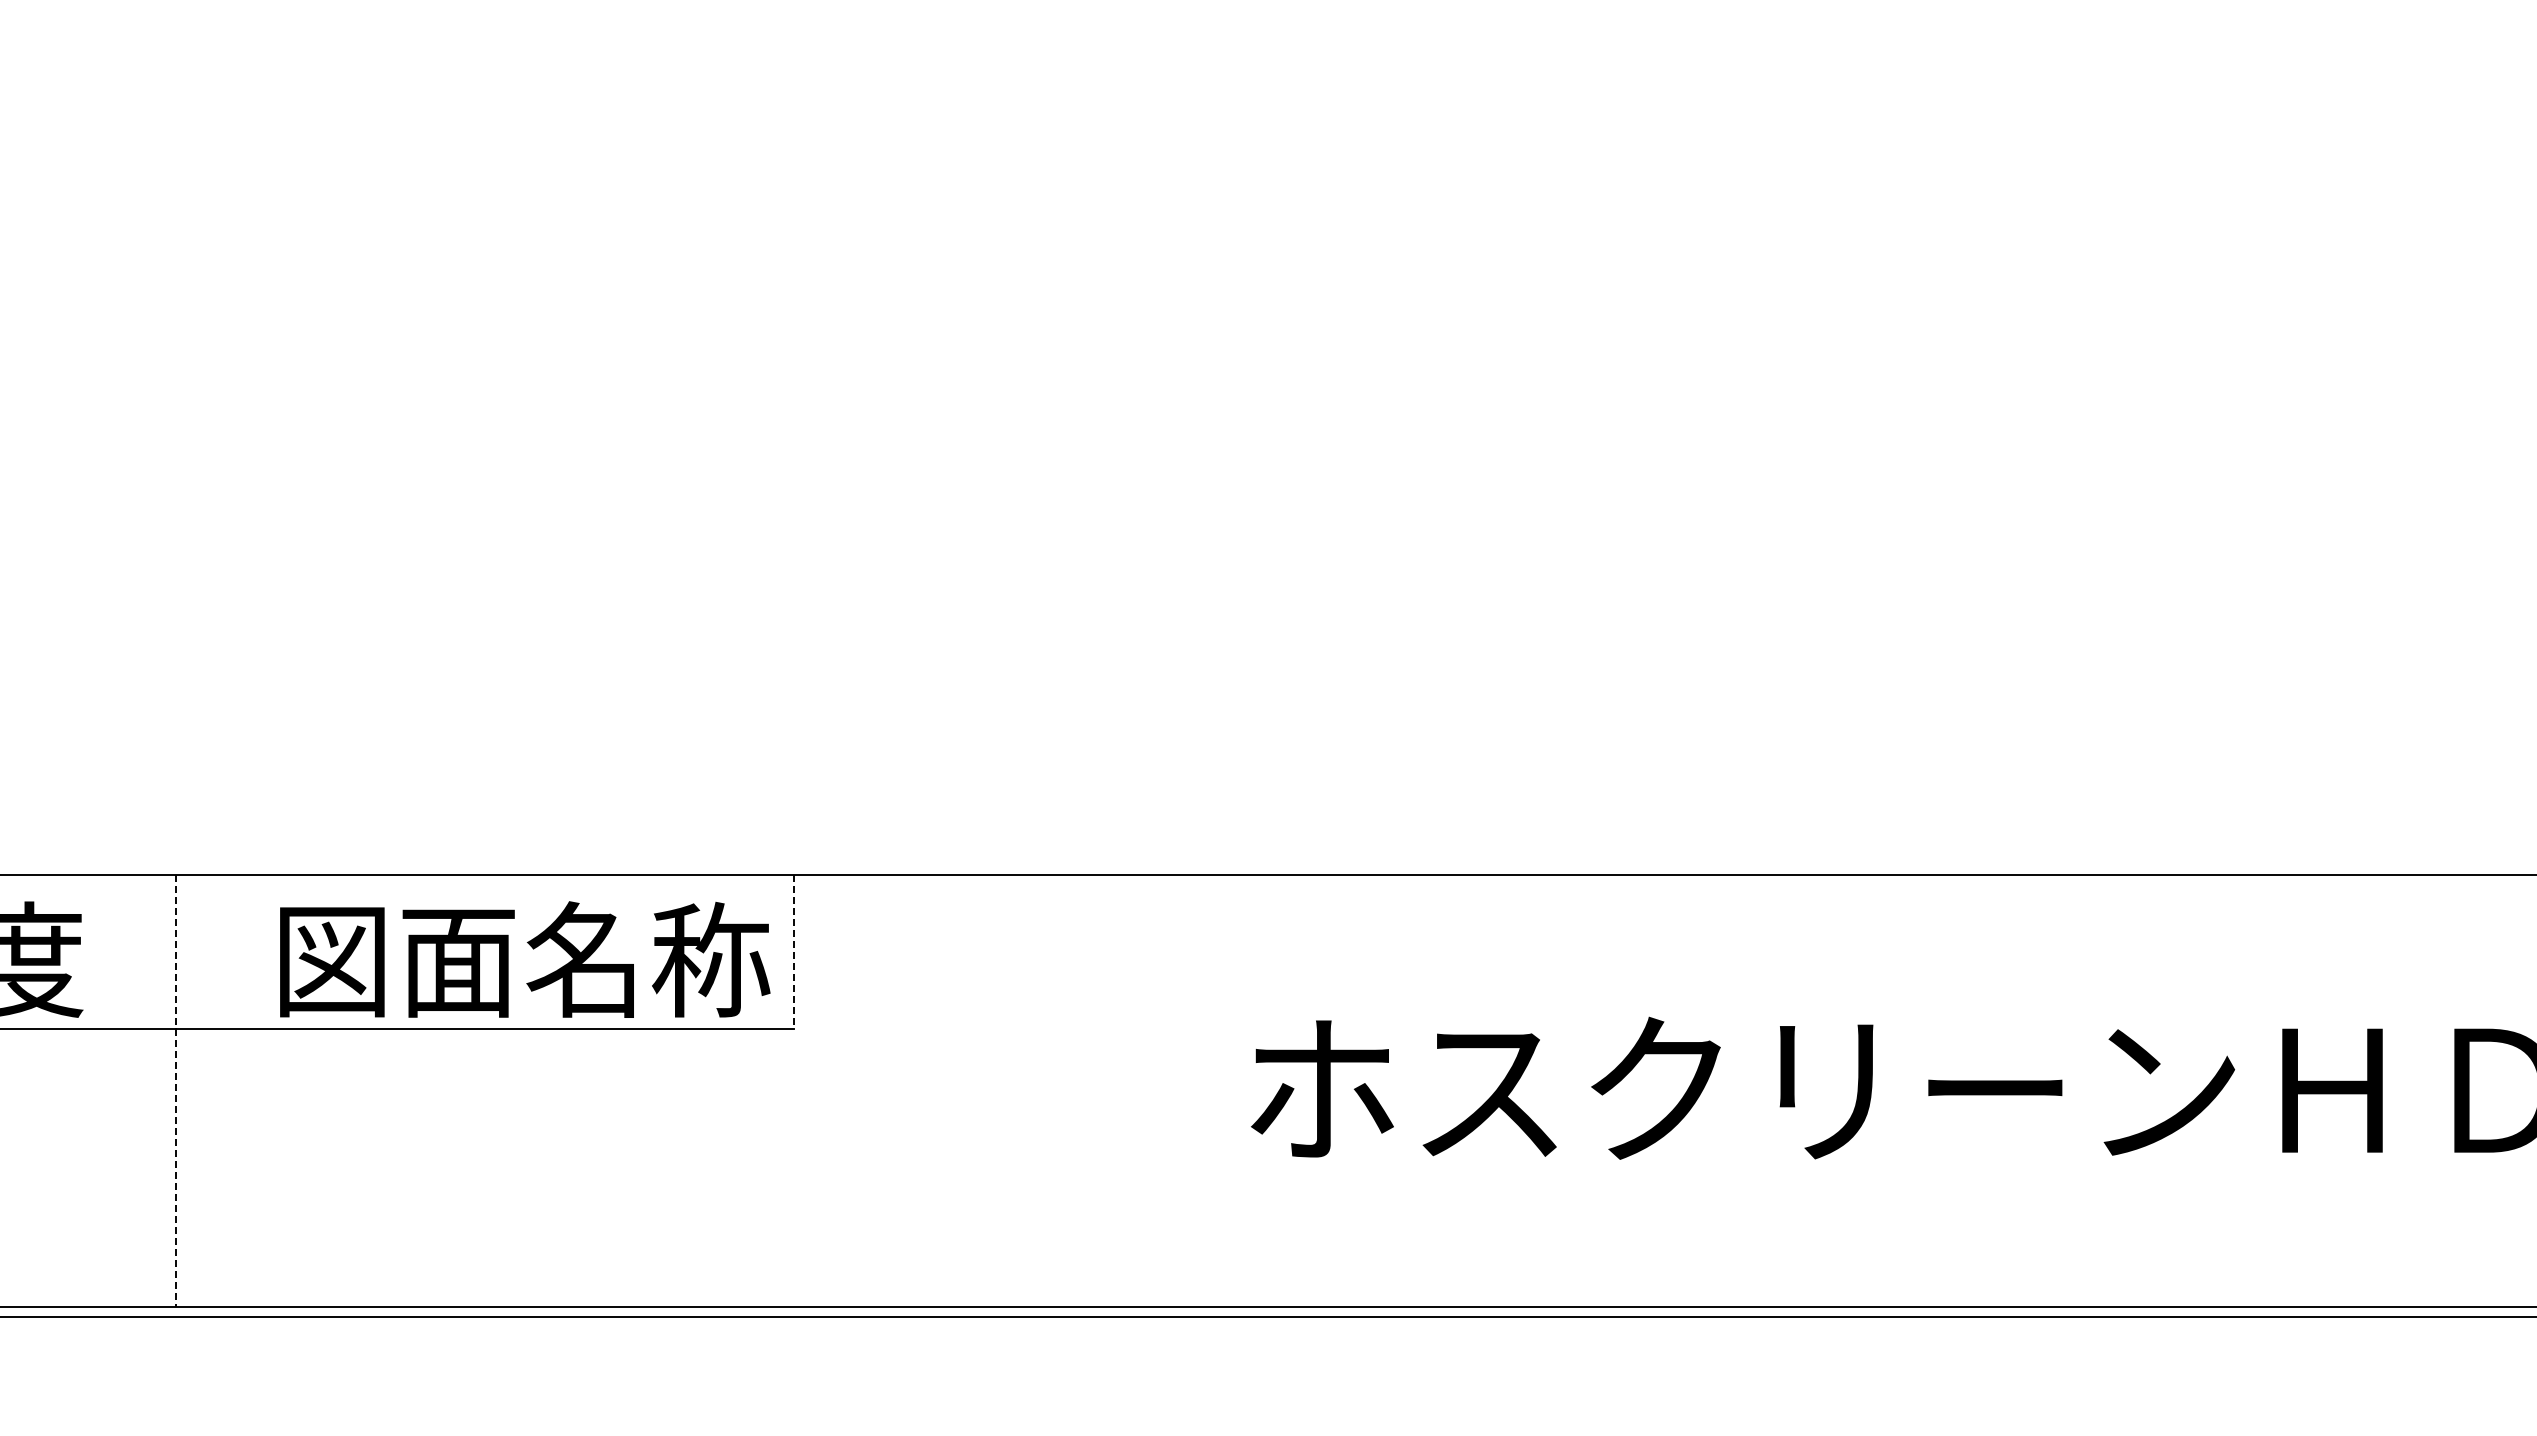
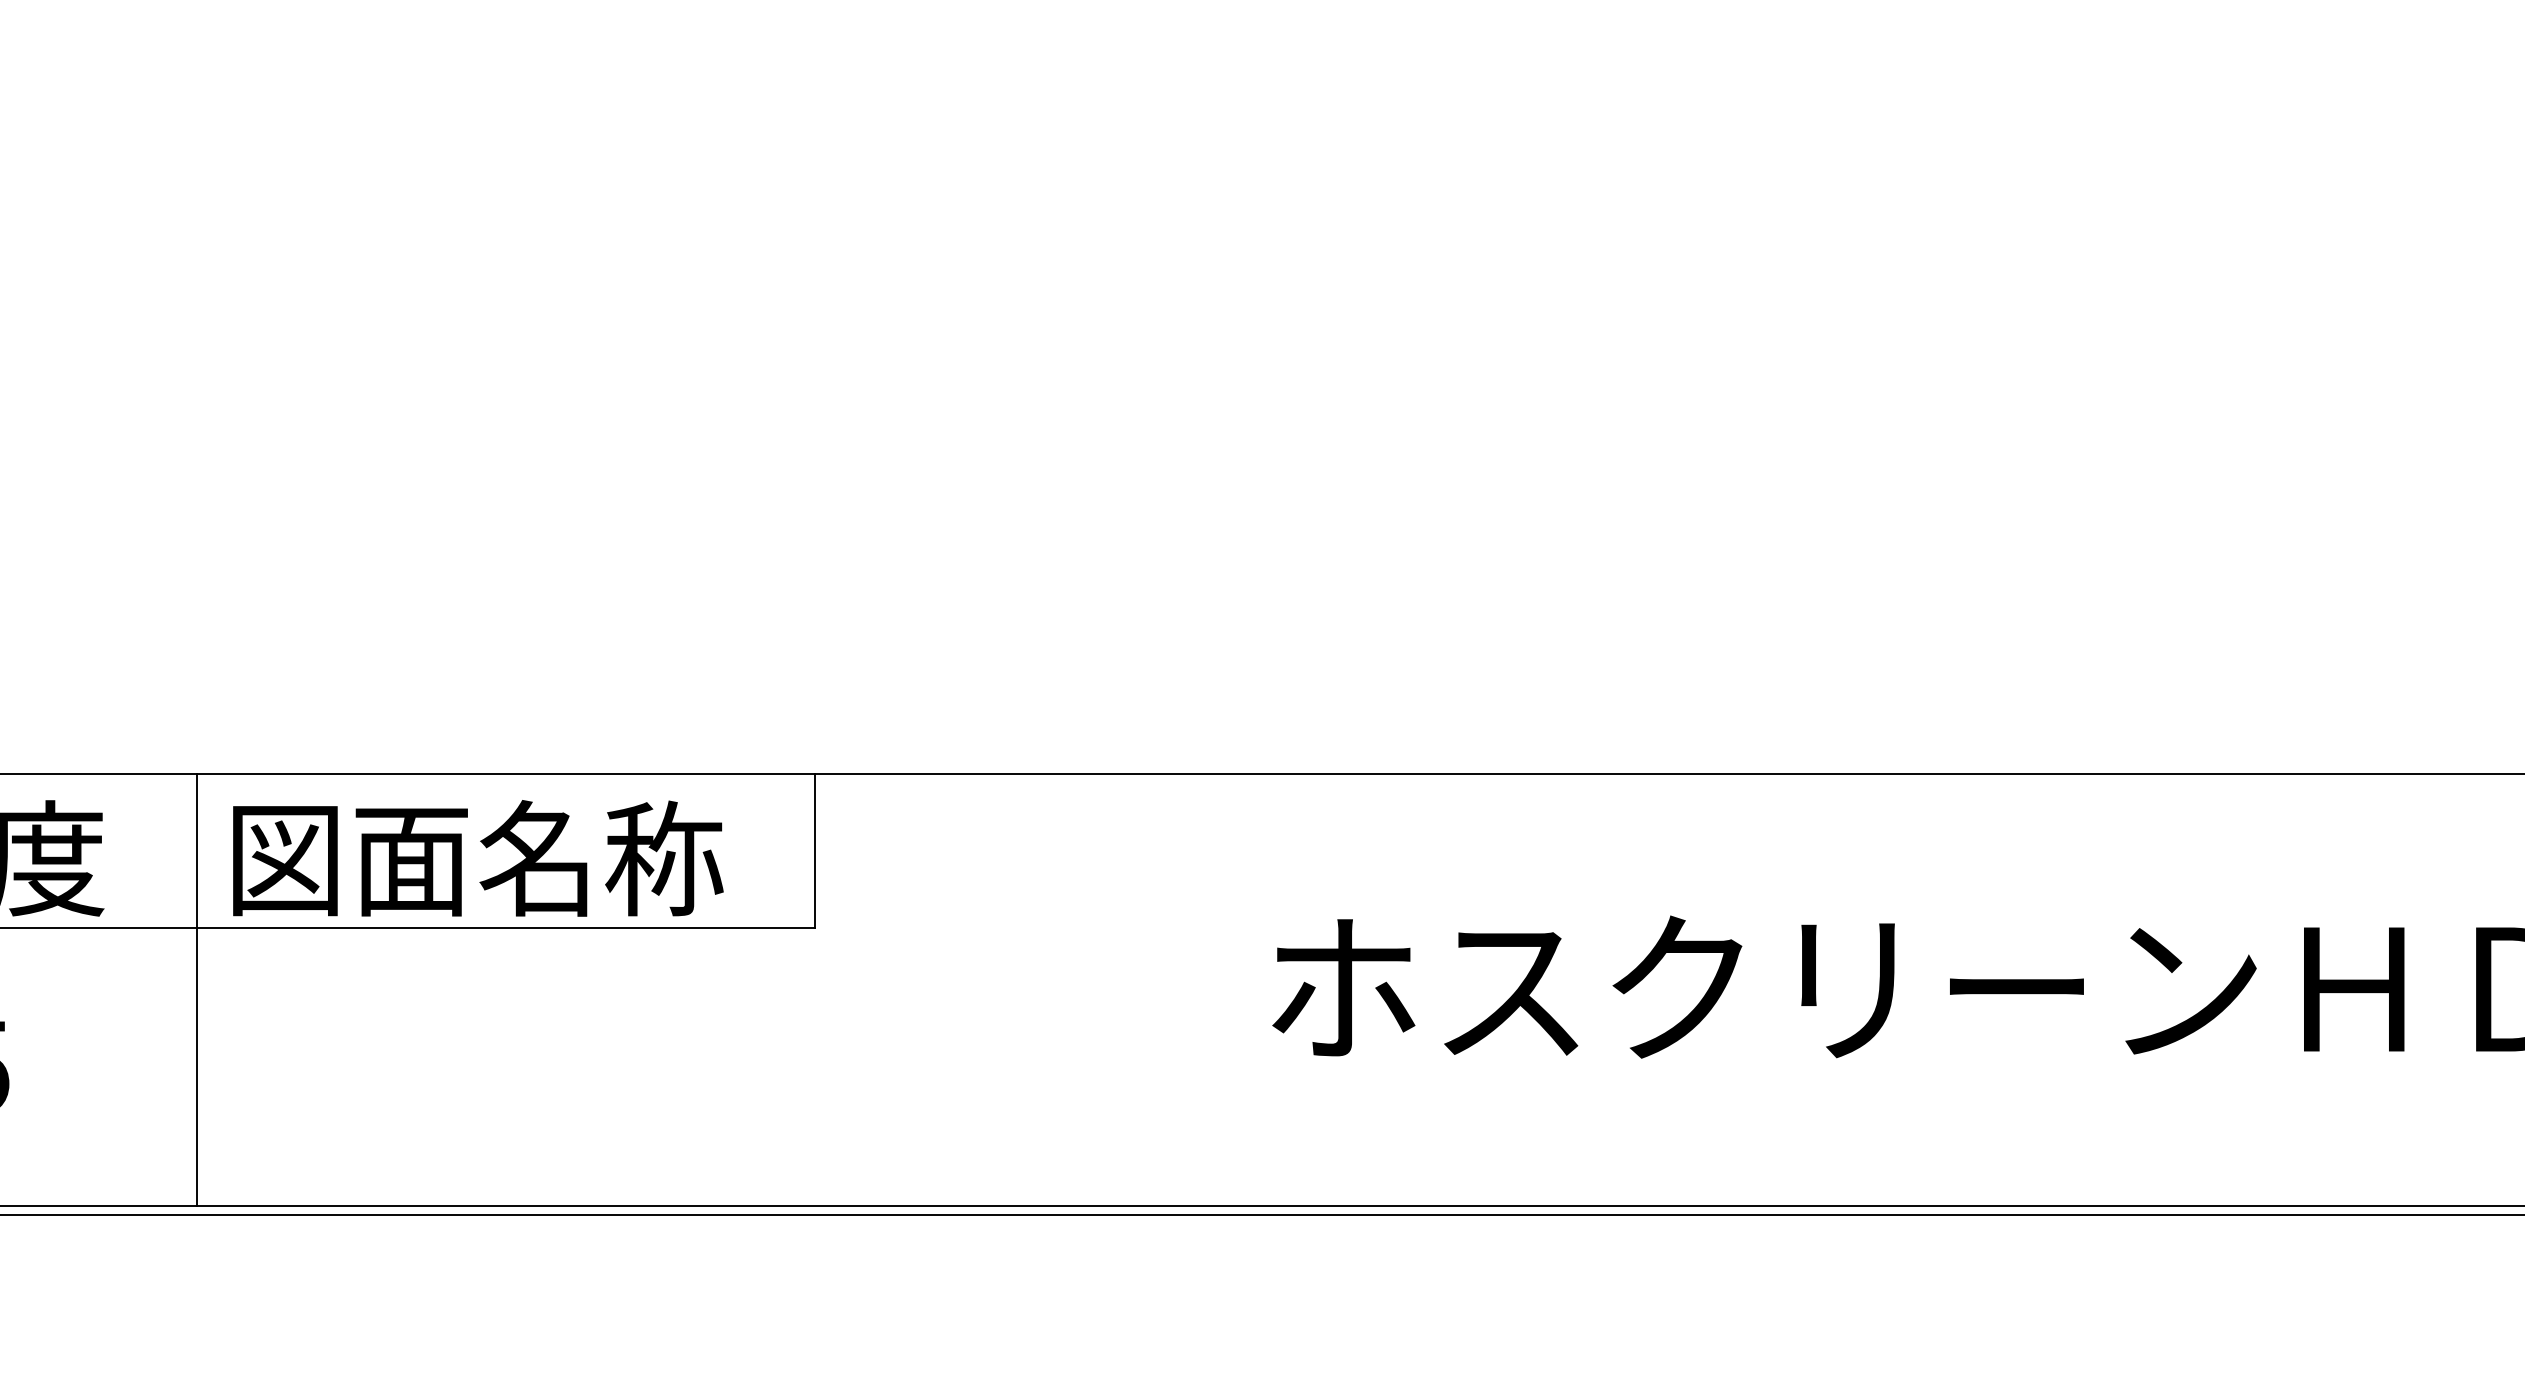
line: (793, 952) -> (814, 851), dashed -> solid
text: (525, 959) -> (478, 858), moved
line: (176, 1091) -> (197, 990), dashed -> solid

